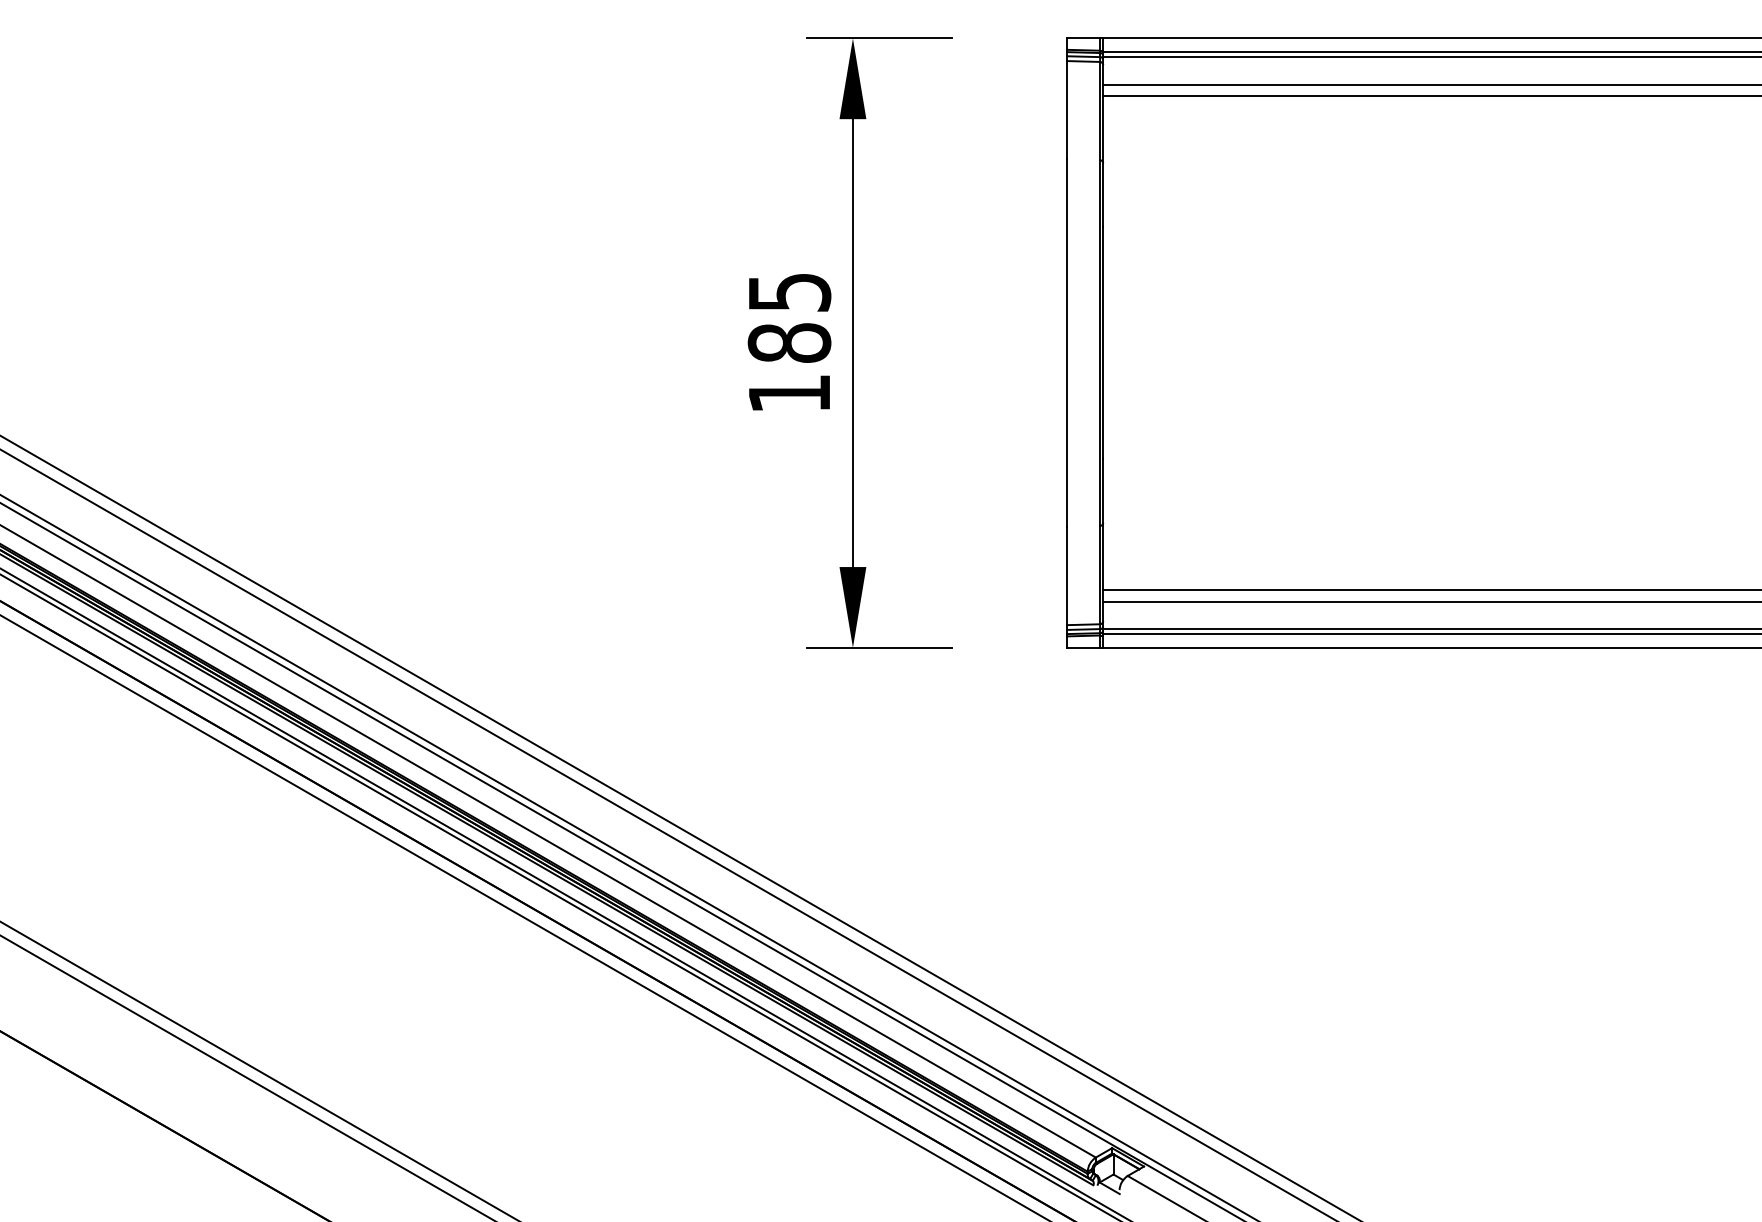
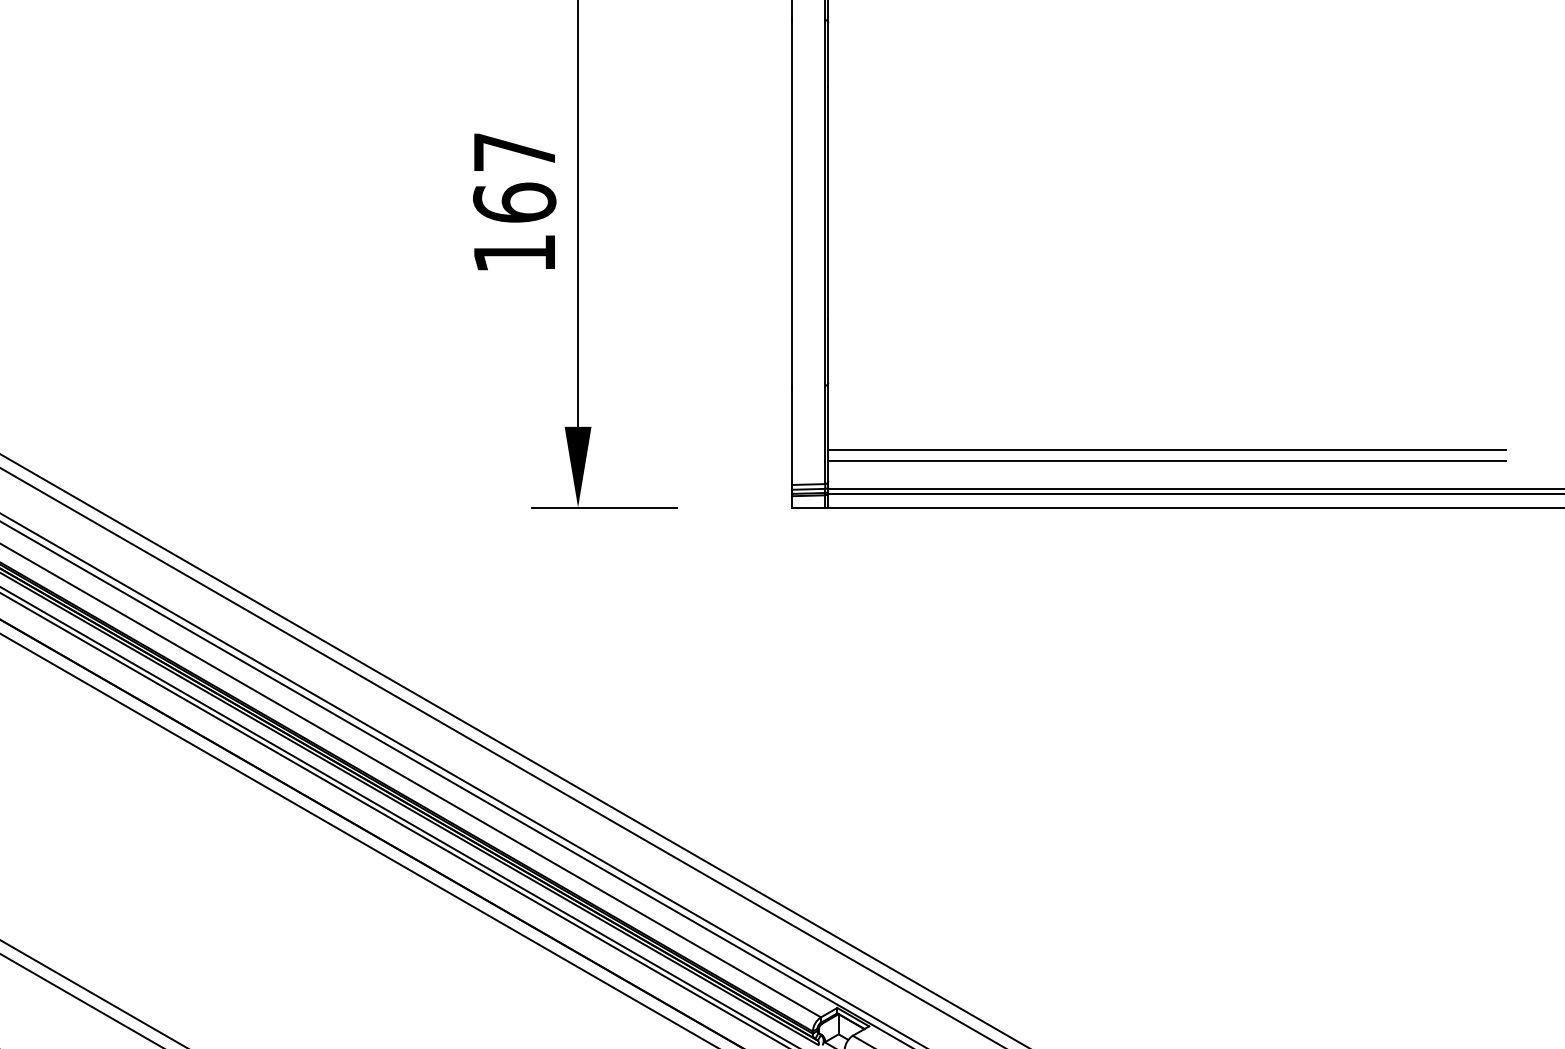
text: (789, 317) -> (514, 177), 185 -> 167

